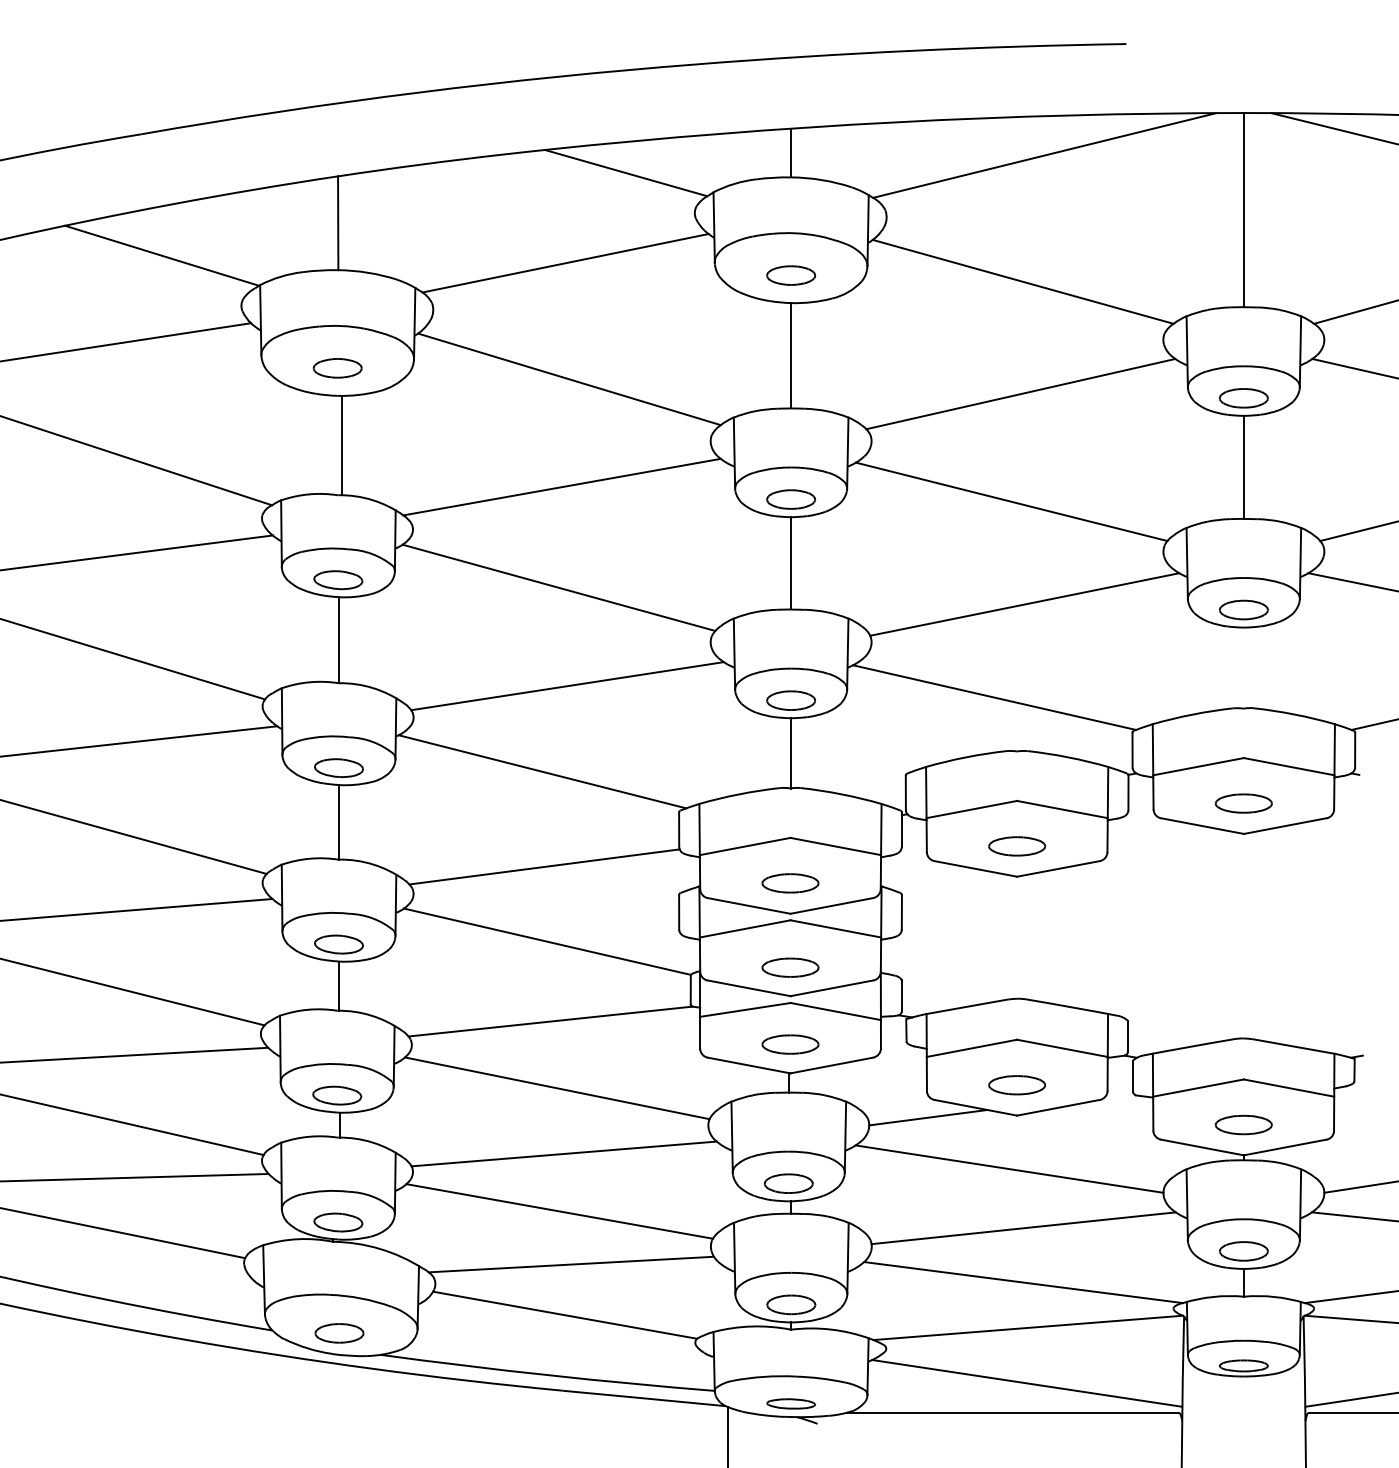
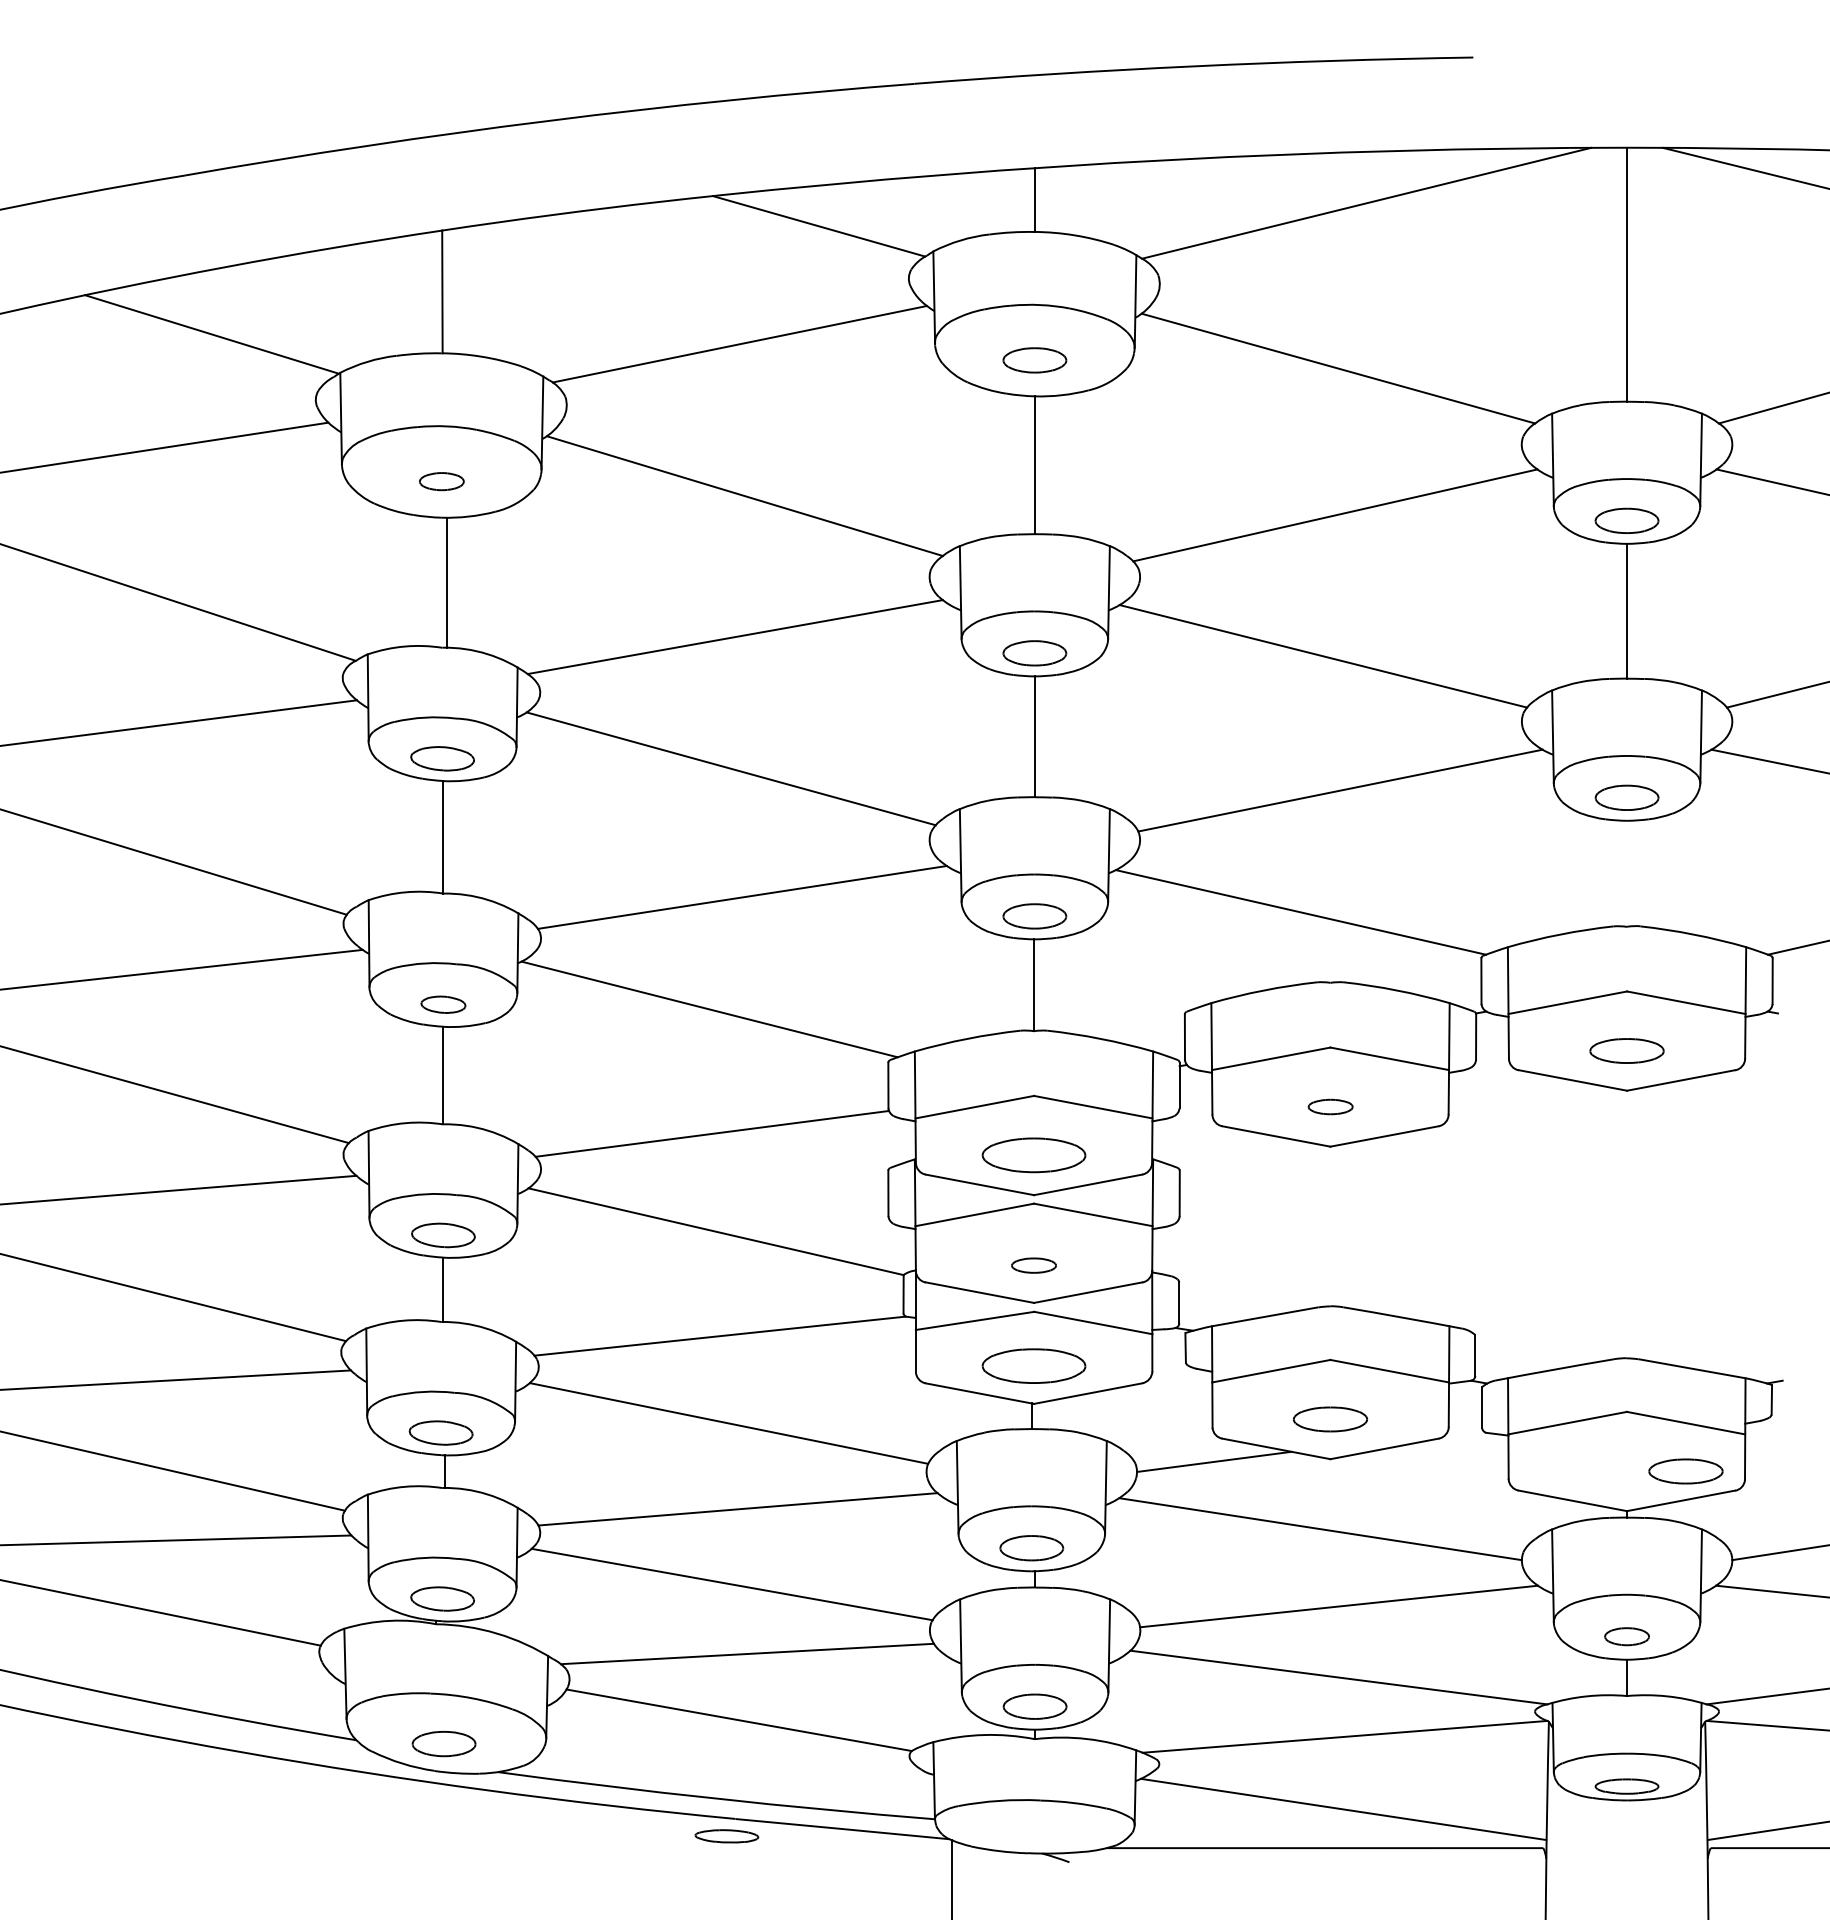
part: (337, 368) -> (441, 481), size x0.7
part: (339, 768) -> (443, 1004), size x0.7
part: (1017, 845) -> (1330, 1106), size x0.6
part: (790, 883) -> (1033, 1155), size x1.4
part: (790, 967) -> (1033, 1265), size x0.6
part: (790, 1044) -> (1033, 1366), size x1.4
part: (1243, 1125) -> (1685, 1471), moved
part: (1243, 1251) -> (1626, 1636), size x0.7
part: (790, 1404) -> (726, 1836), moved

